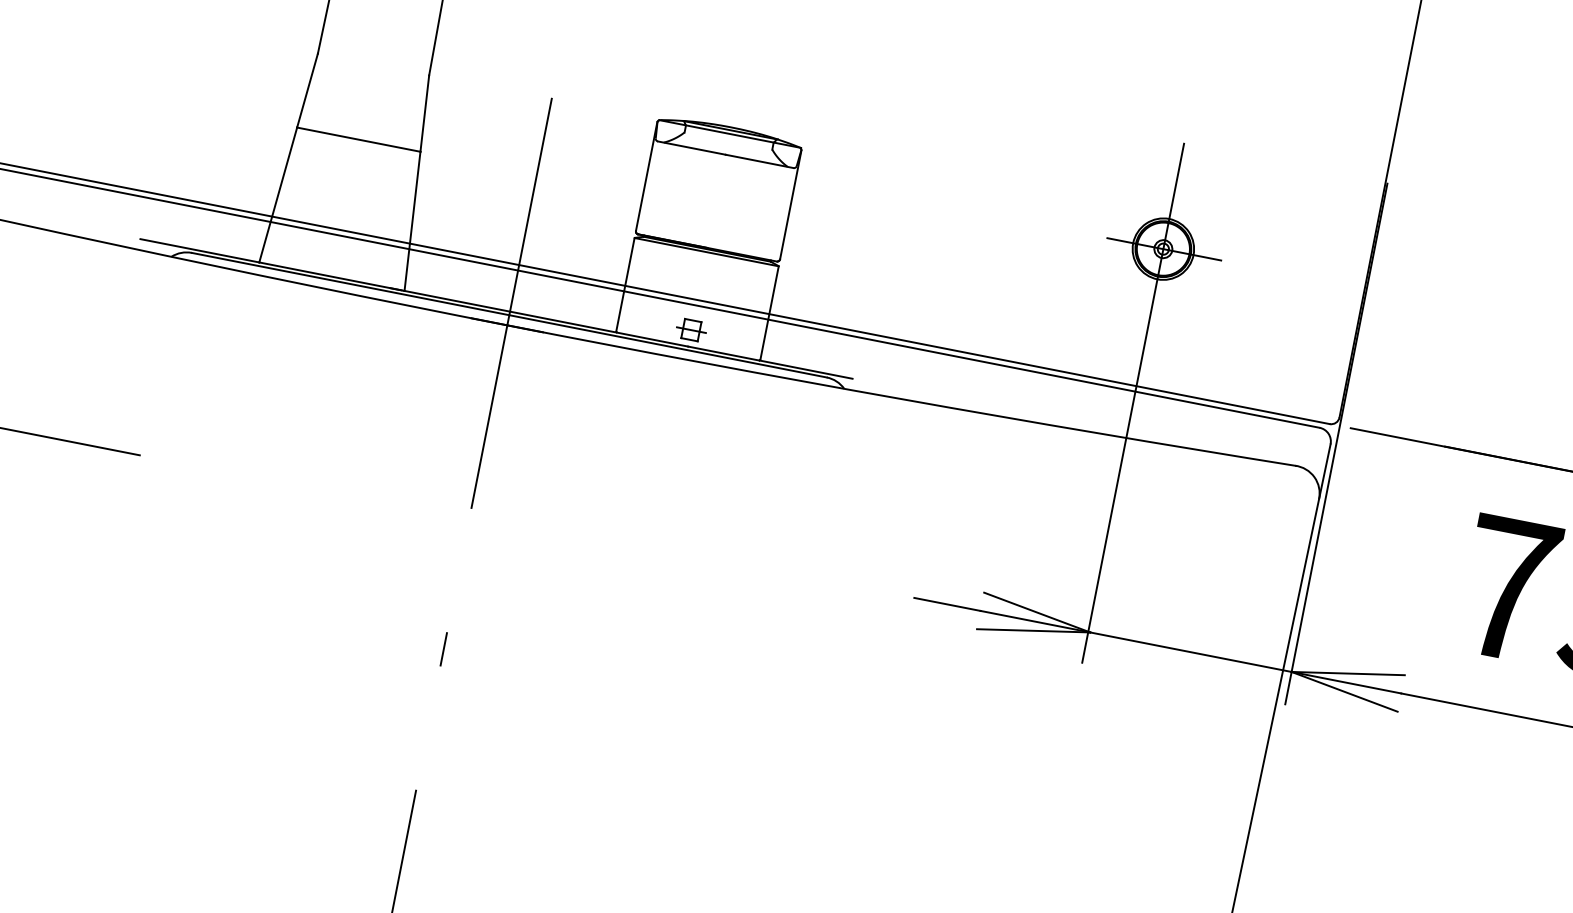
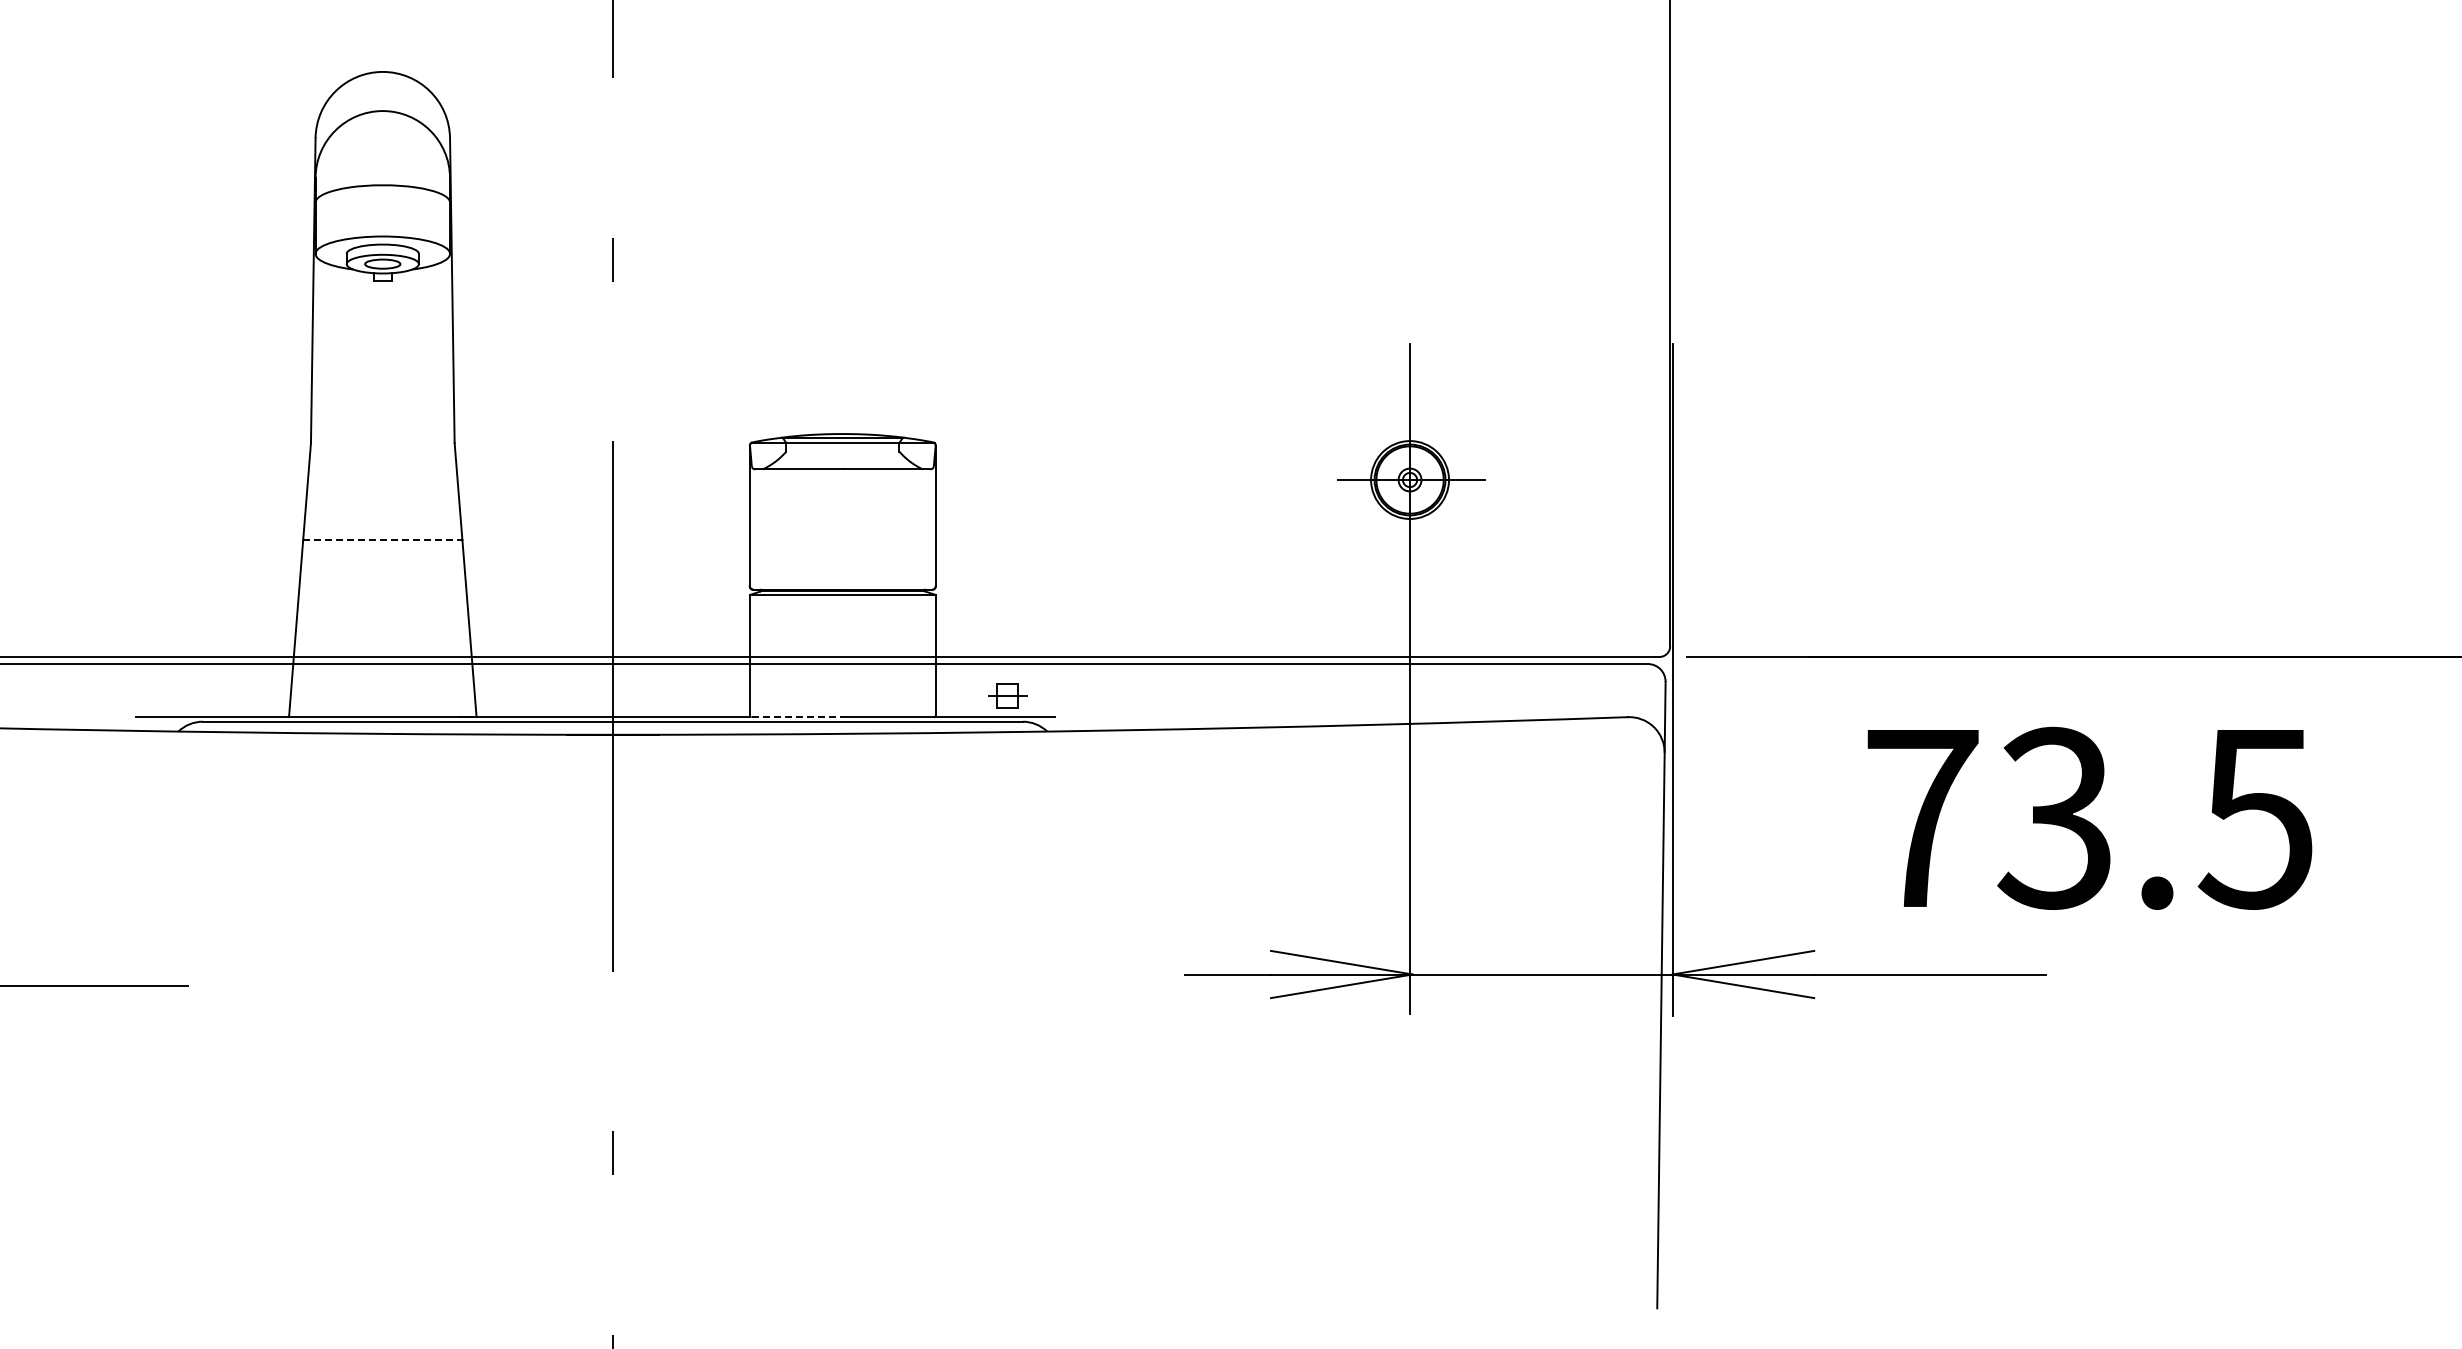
line: (358, 139) -> (382, 540), solid -> dashed
part: (691, 329) -> (1007, 695), moved
line: (652, 339) -> (797, 717), solid -> dashed

